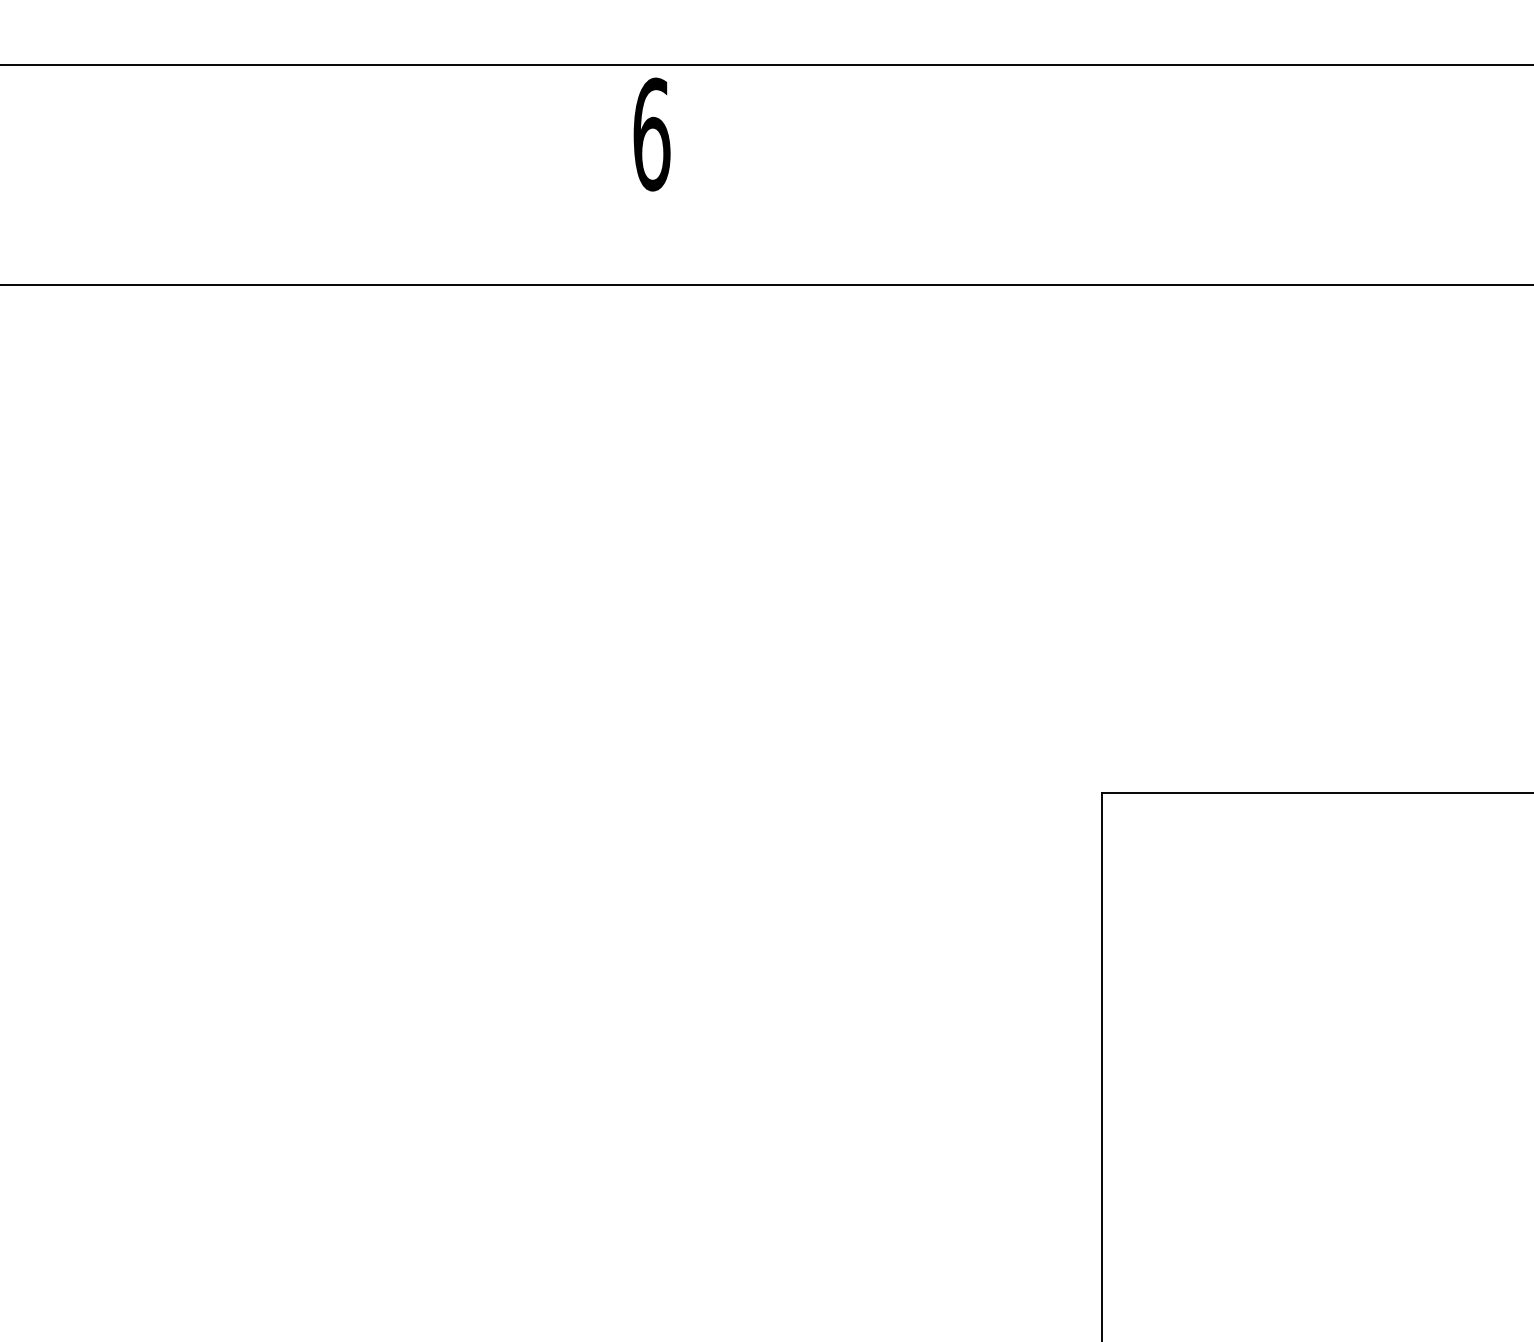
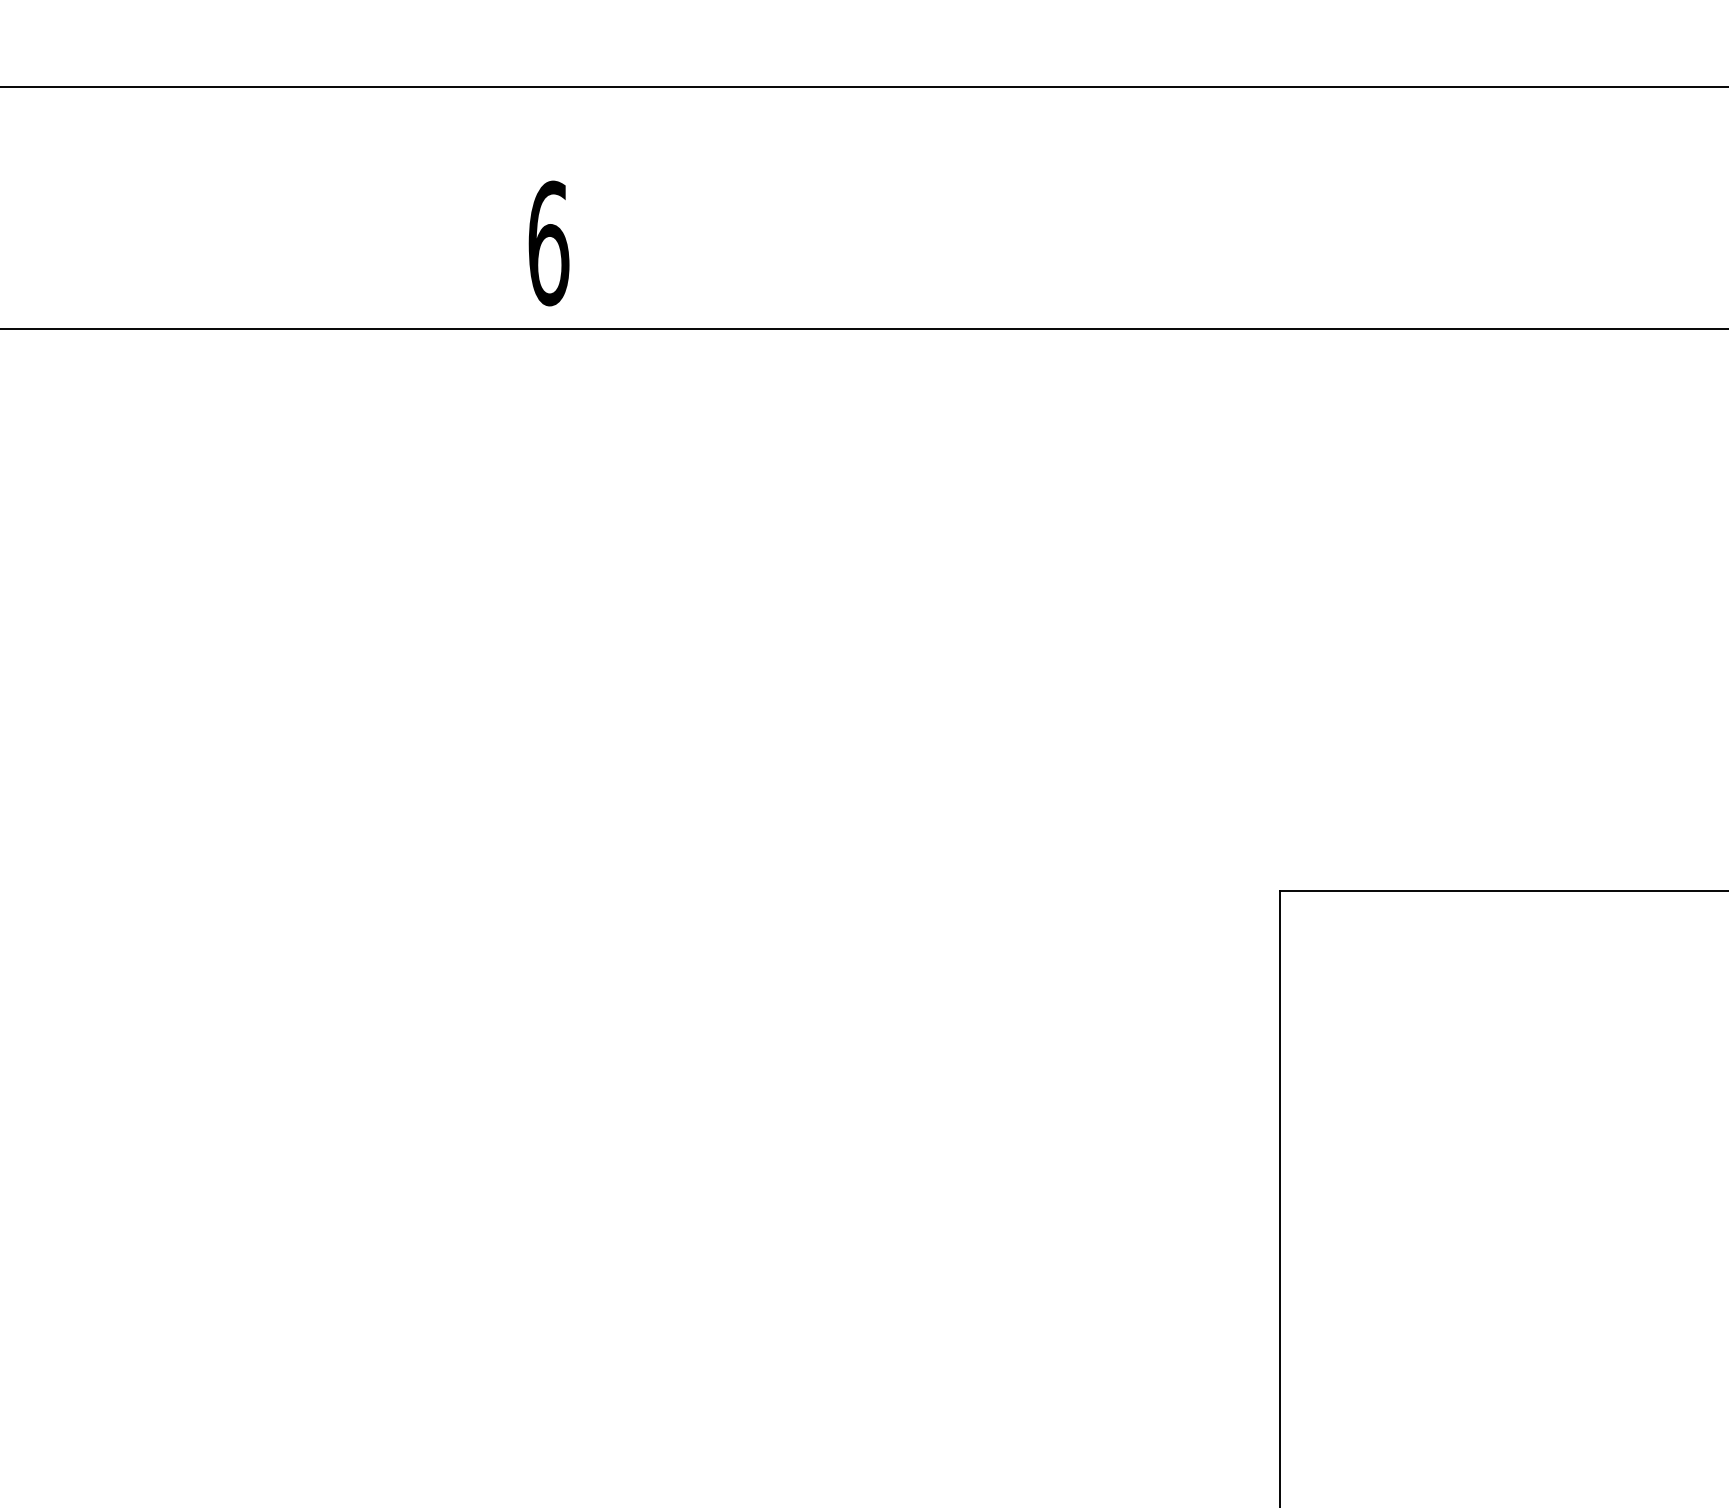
text: (651, 134) -> (548, 243), moved

